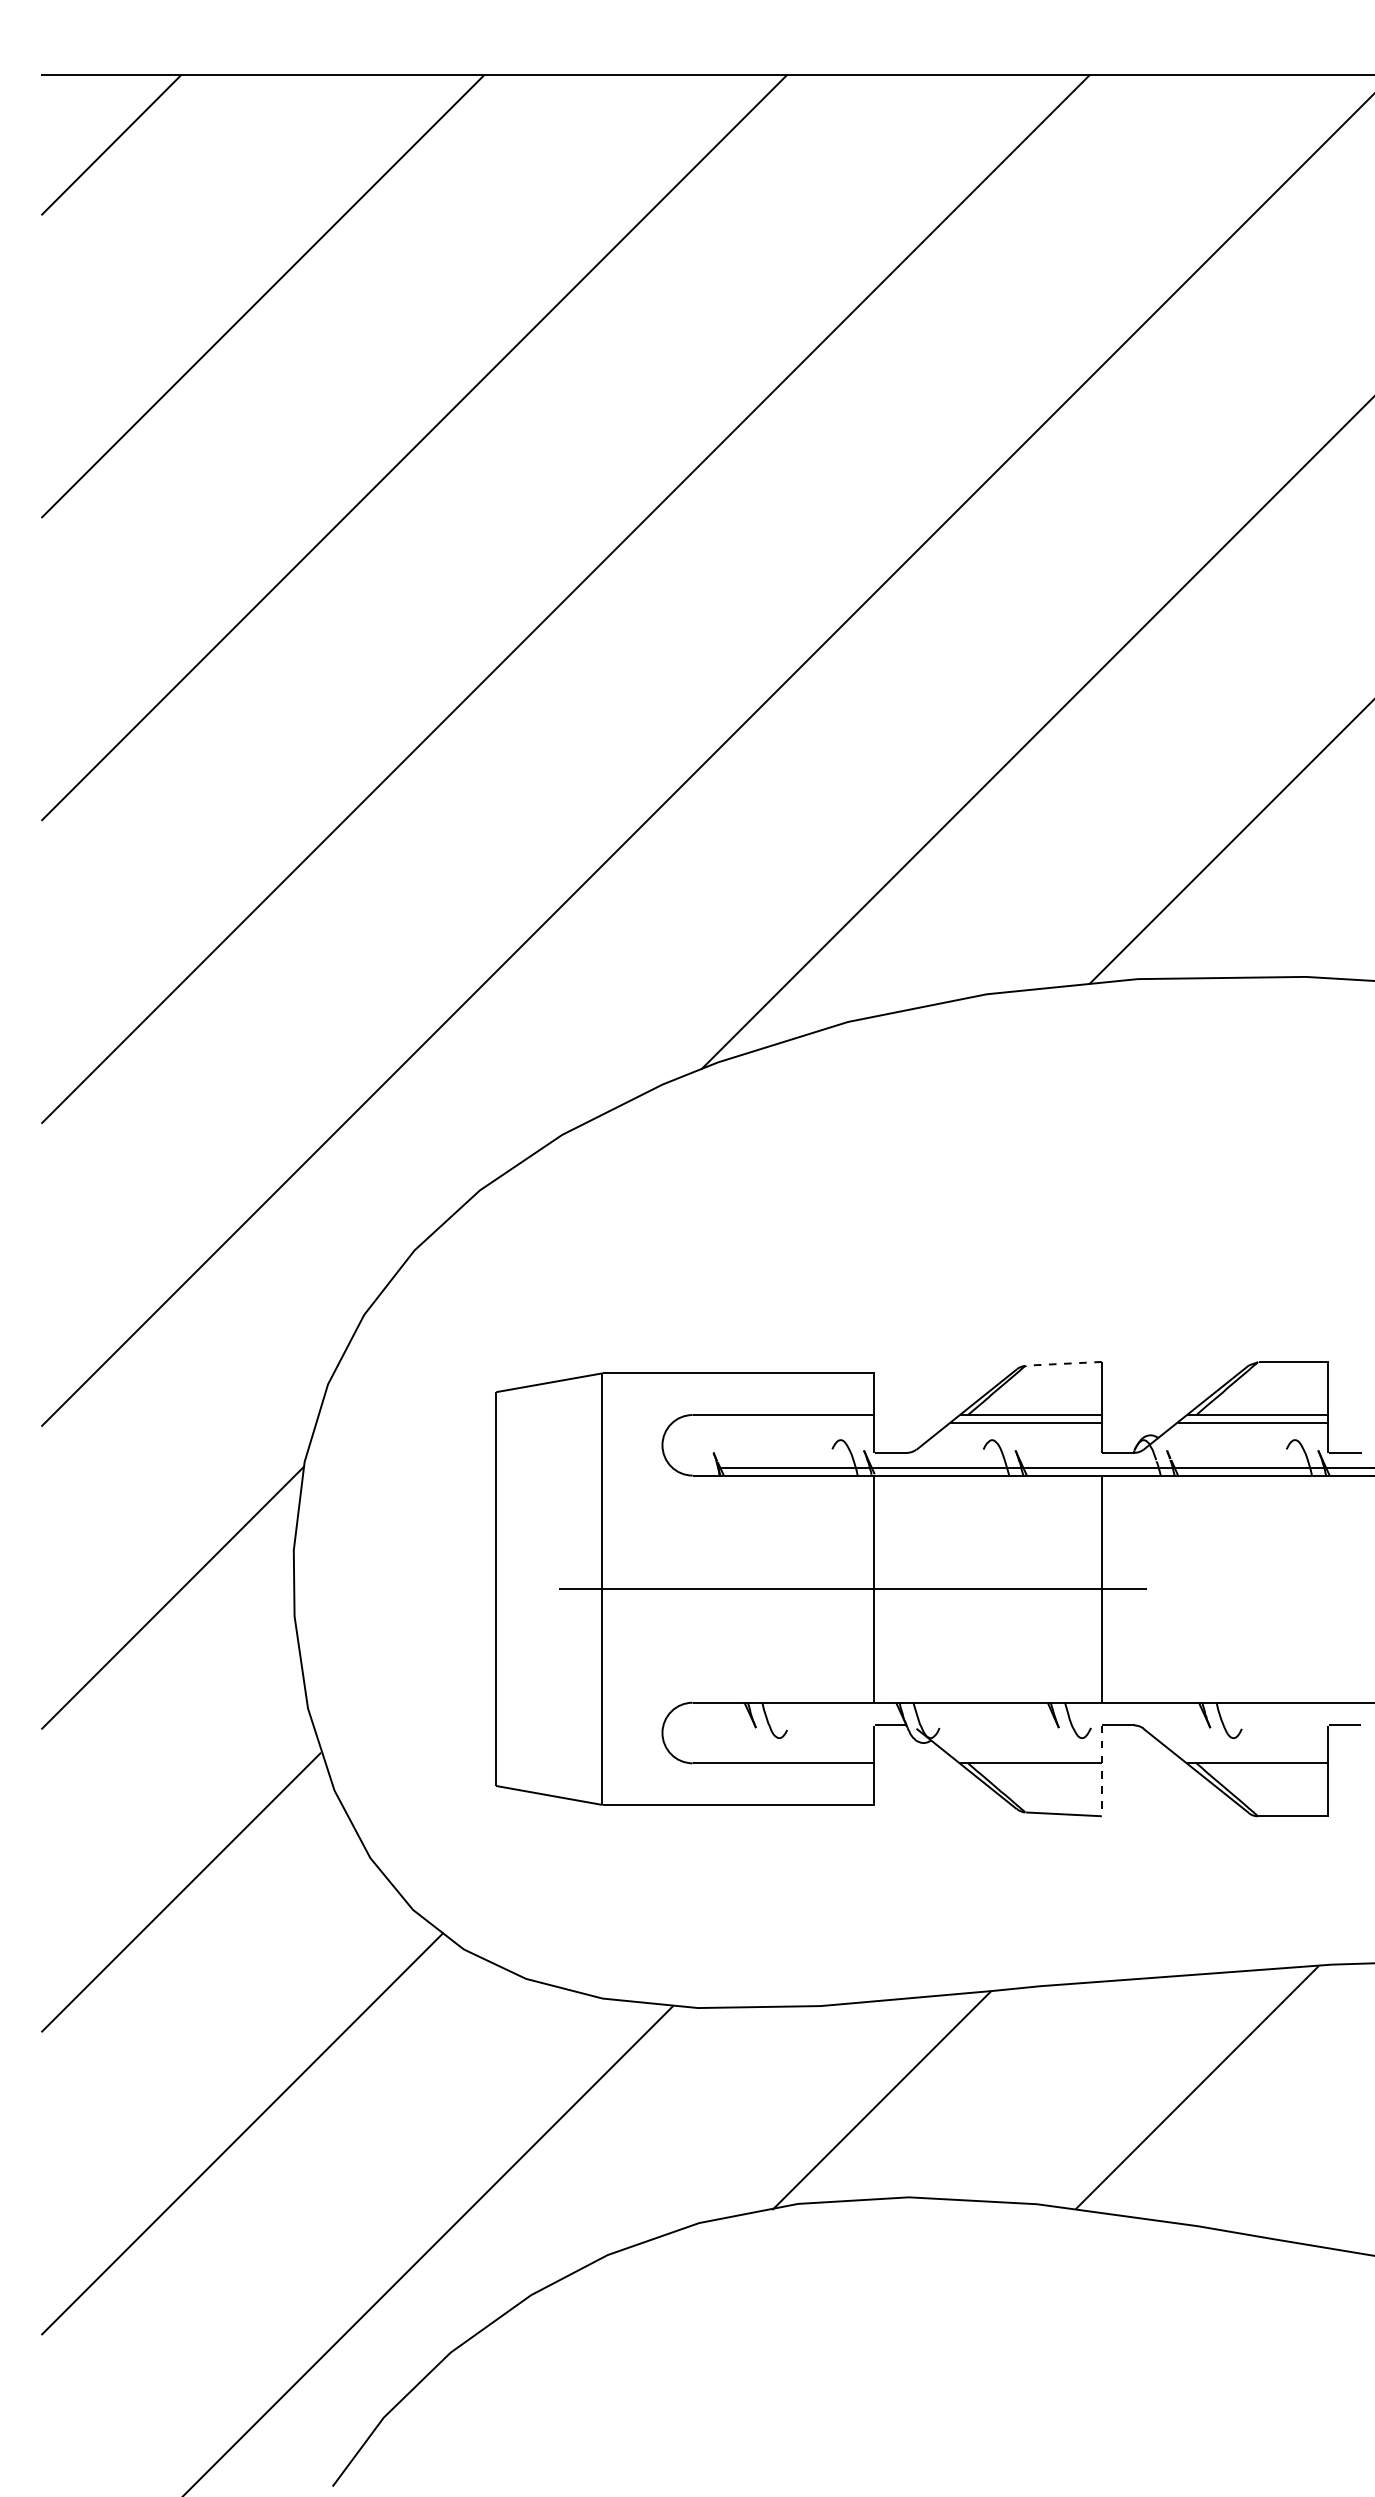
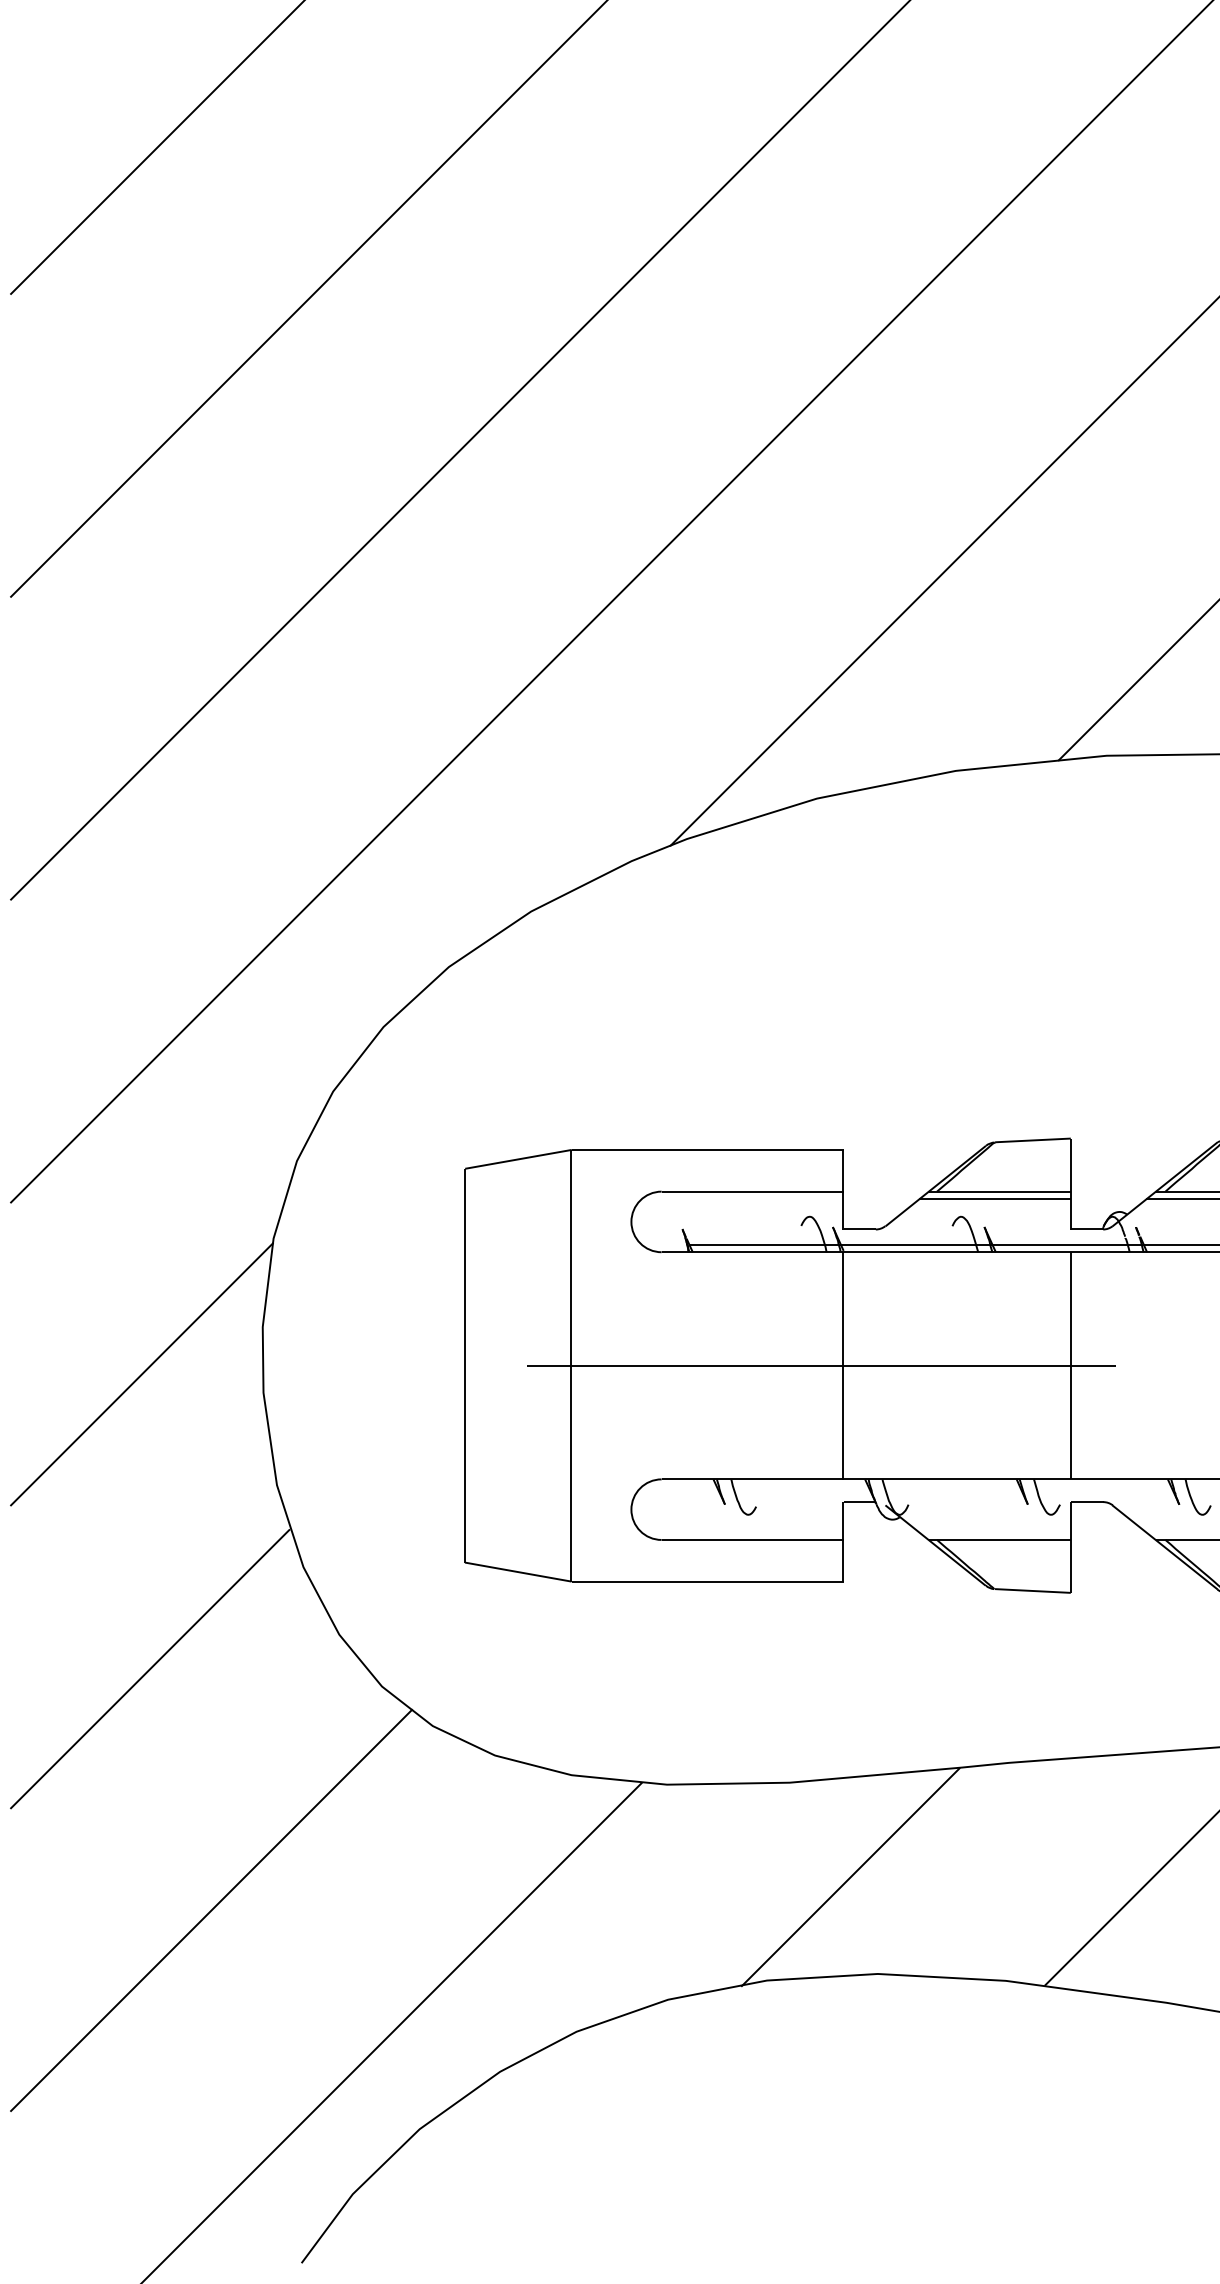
line: (1064, 1363) -> (1033, 1140), dashed -> solid
line: (1101, 1771) -> (1070, 1548), dashed -> solid

